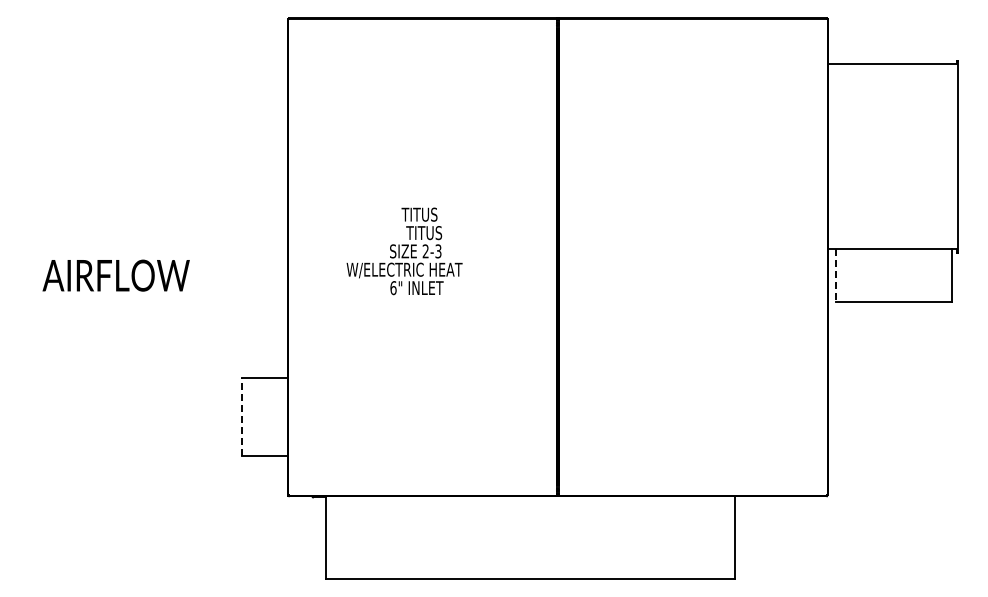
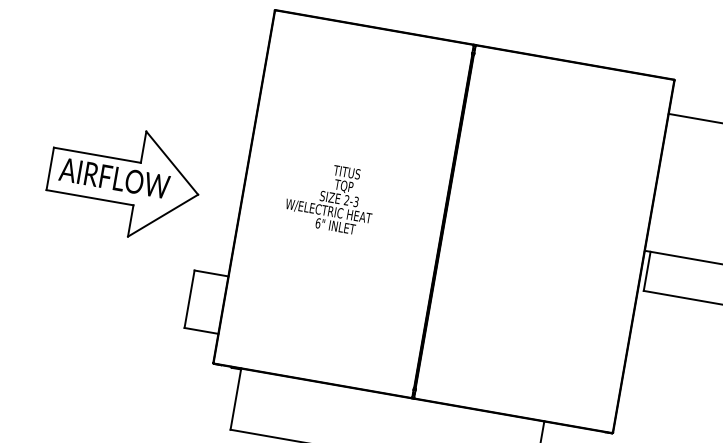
text: (428, 234) -> (351, 188), TITUS -> TQP
line: (835, 276) -> (646, 271), dashed -> solid
part: (129, 278) -> (124, 182), added
line: (242, 417) -> (189, 299), dashed -> solid

